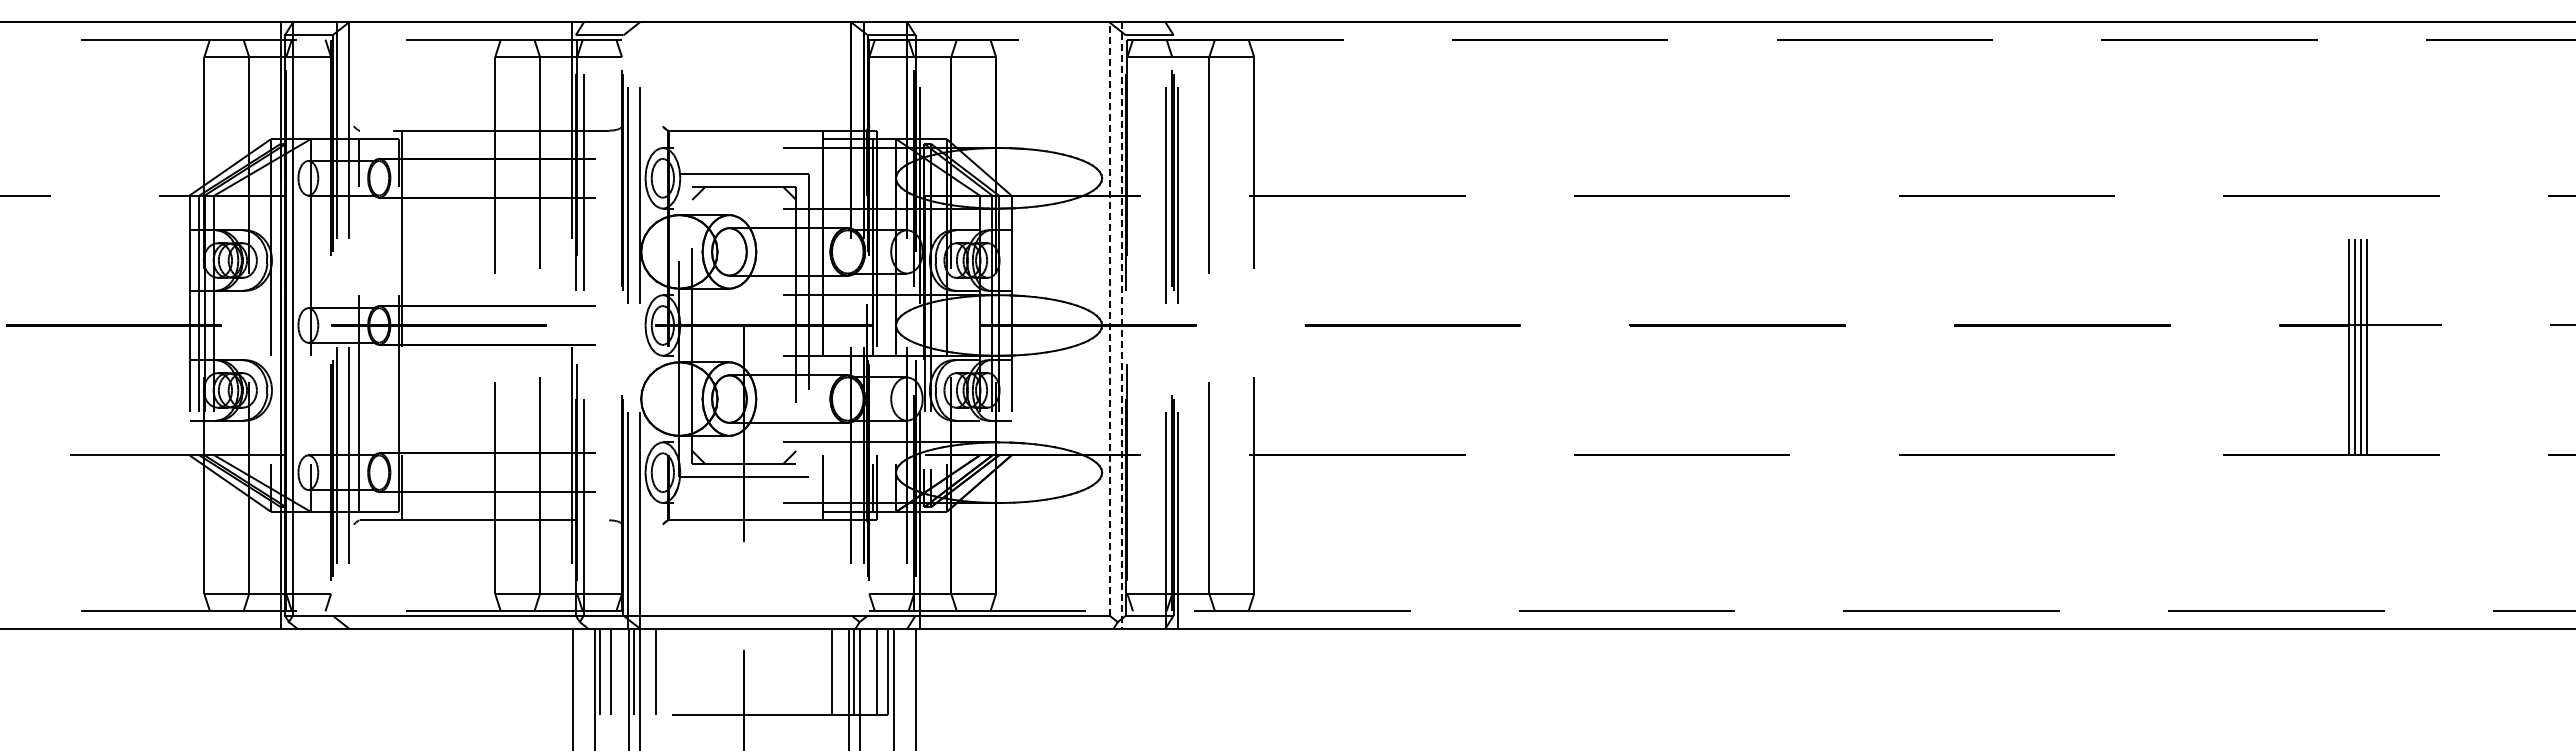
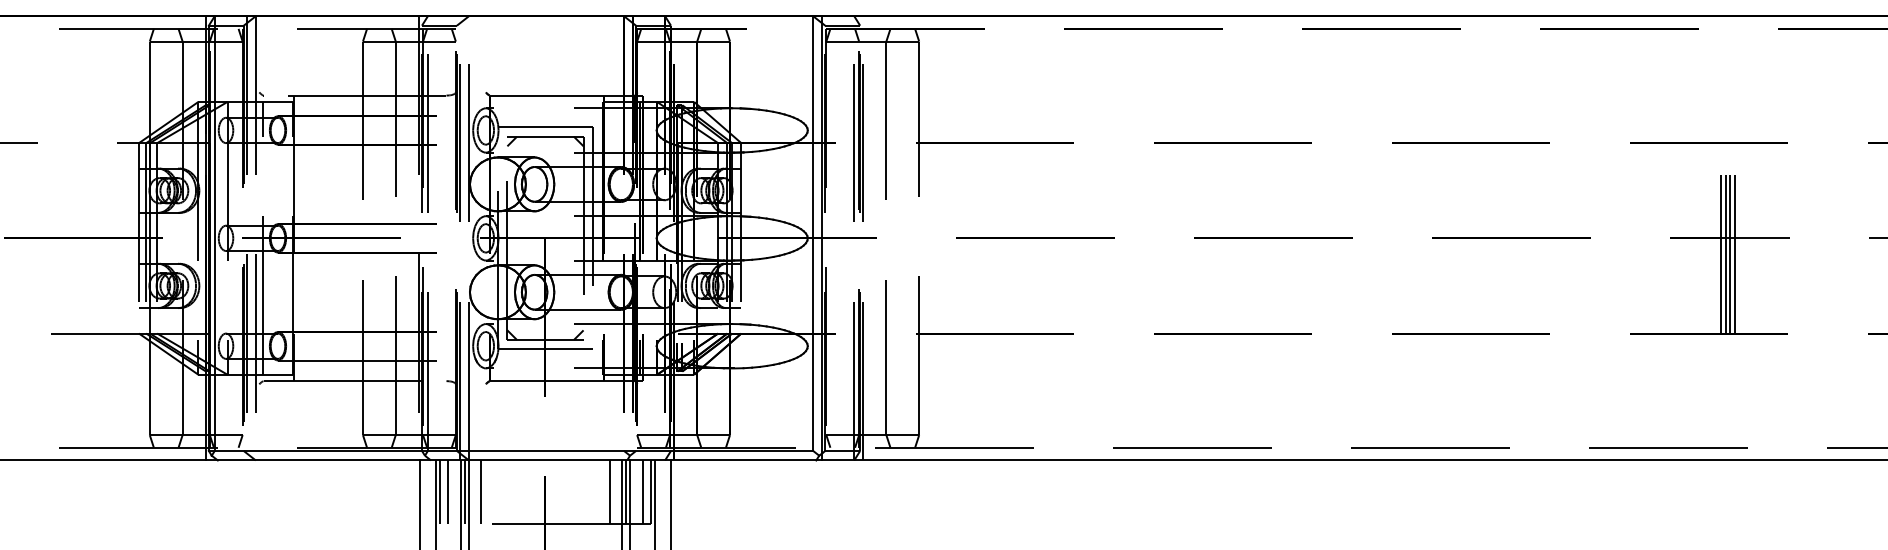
line: (1109, 319) -> (813, 233), dashed -> solid
line: (1121, 325) -> (821, 238), dashed -> solid

